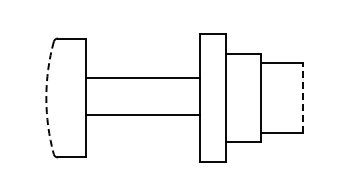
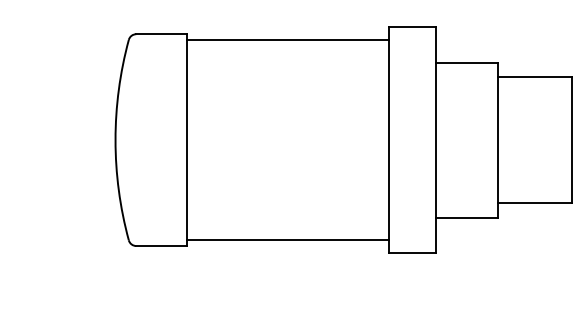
line: (143, 77) -> (288, 39), moved
line: (302, 97) -> (571, 139), dashed -> solid
arc: (46, 98) -> (115, 141), dashed -> solid
line: (143, 115) -> (288, 240), moved

